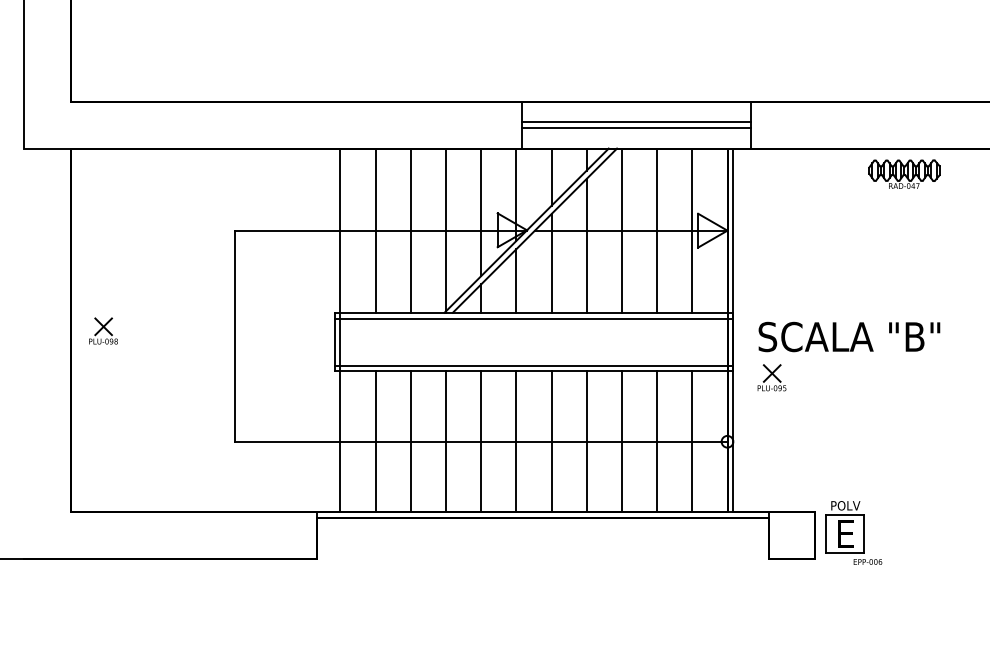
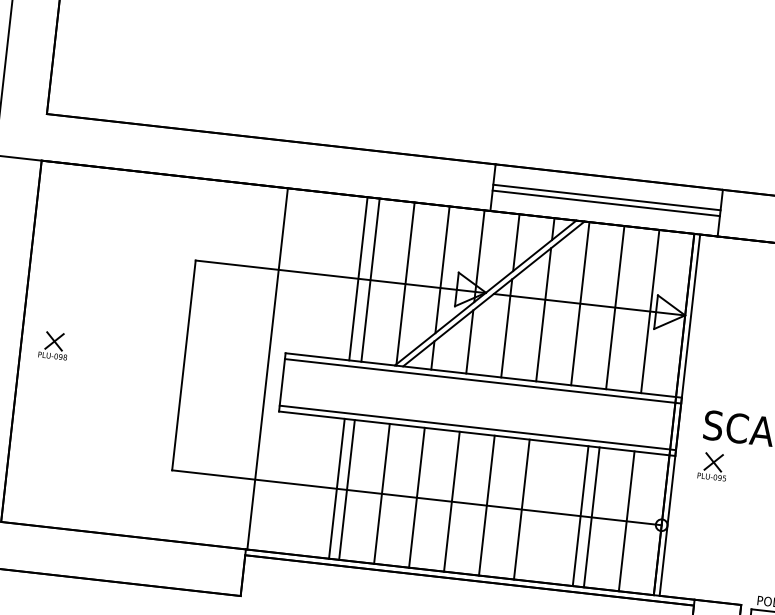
line: (375, 230) -> (358, 278), moved
line: (340, 330) -> (267, 369), moved
line: (375, 441) -> (336, 488), moved
line: (621, 441) -> (580, 515), moved

